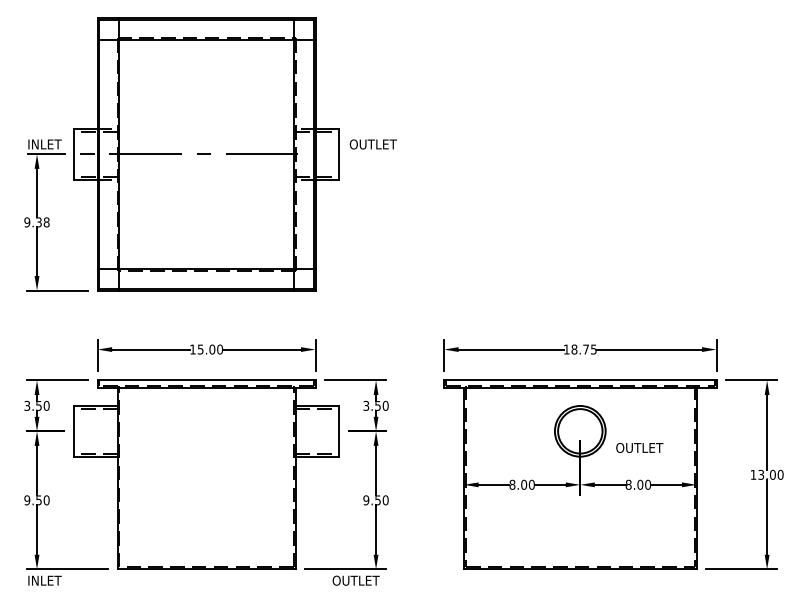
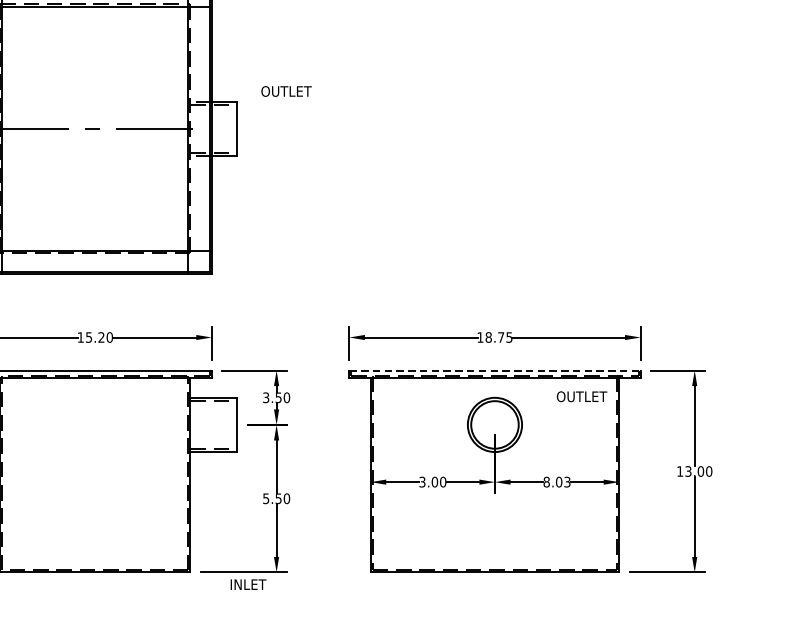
text: (372, 144) -> (285, 91), moved
text: (212, 349) -> (101, 337), 15.00 -> 15.20
line: (580, 380) -> (495, 370), solid -> dashed
text: (639, 447) -> (581, 396), moved
text: (512, 484) -> (422, 481), 8.00 -> 3.00
text: (648, 484) -> (567, 481), 8.00 -> 8.03
text: (366, 499) -> (266, 497), 9.50 -> 5.50
text: (355, 580) -> (254, 584), OUTLET -> INLET

